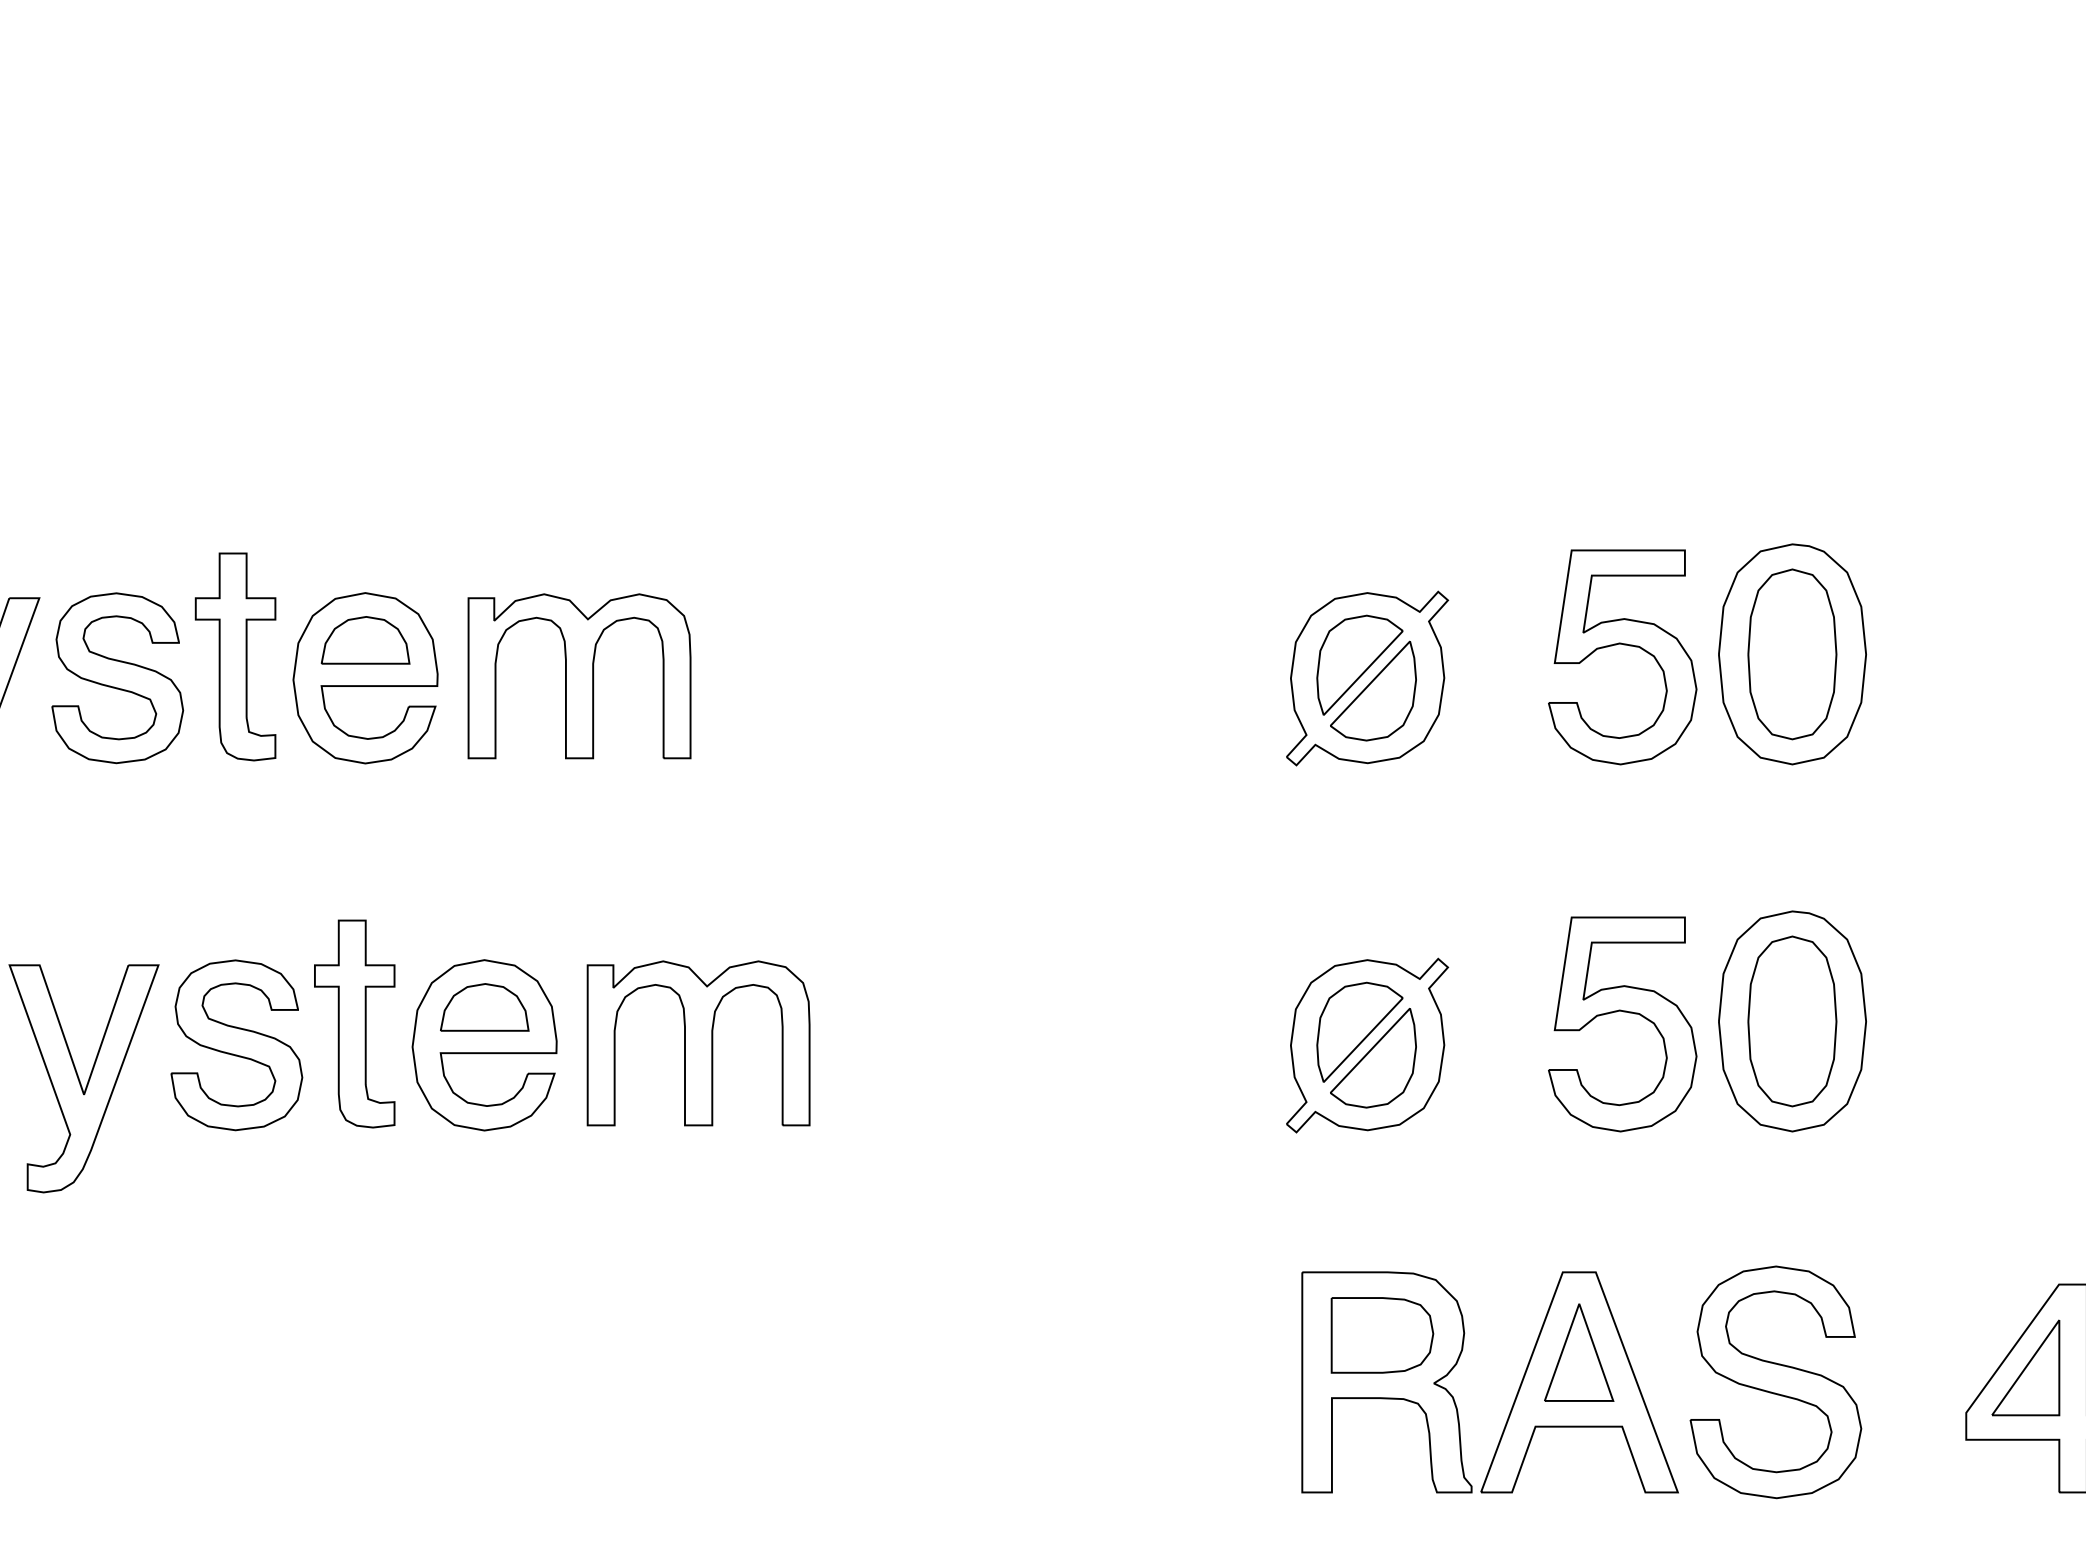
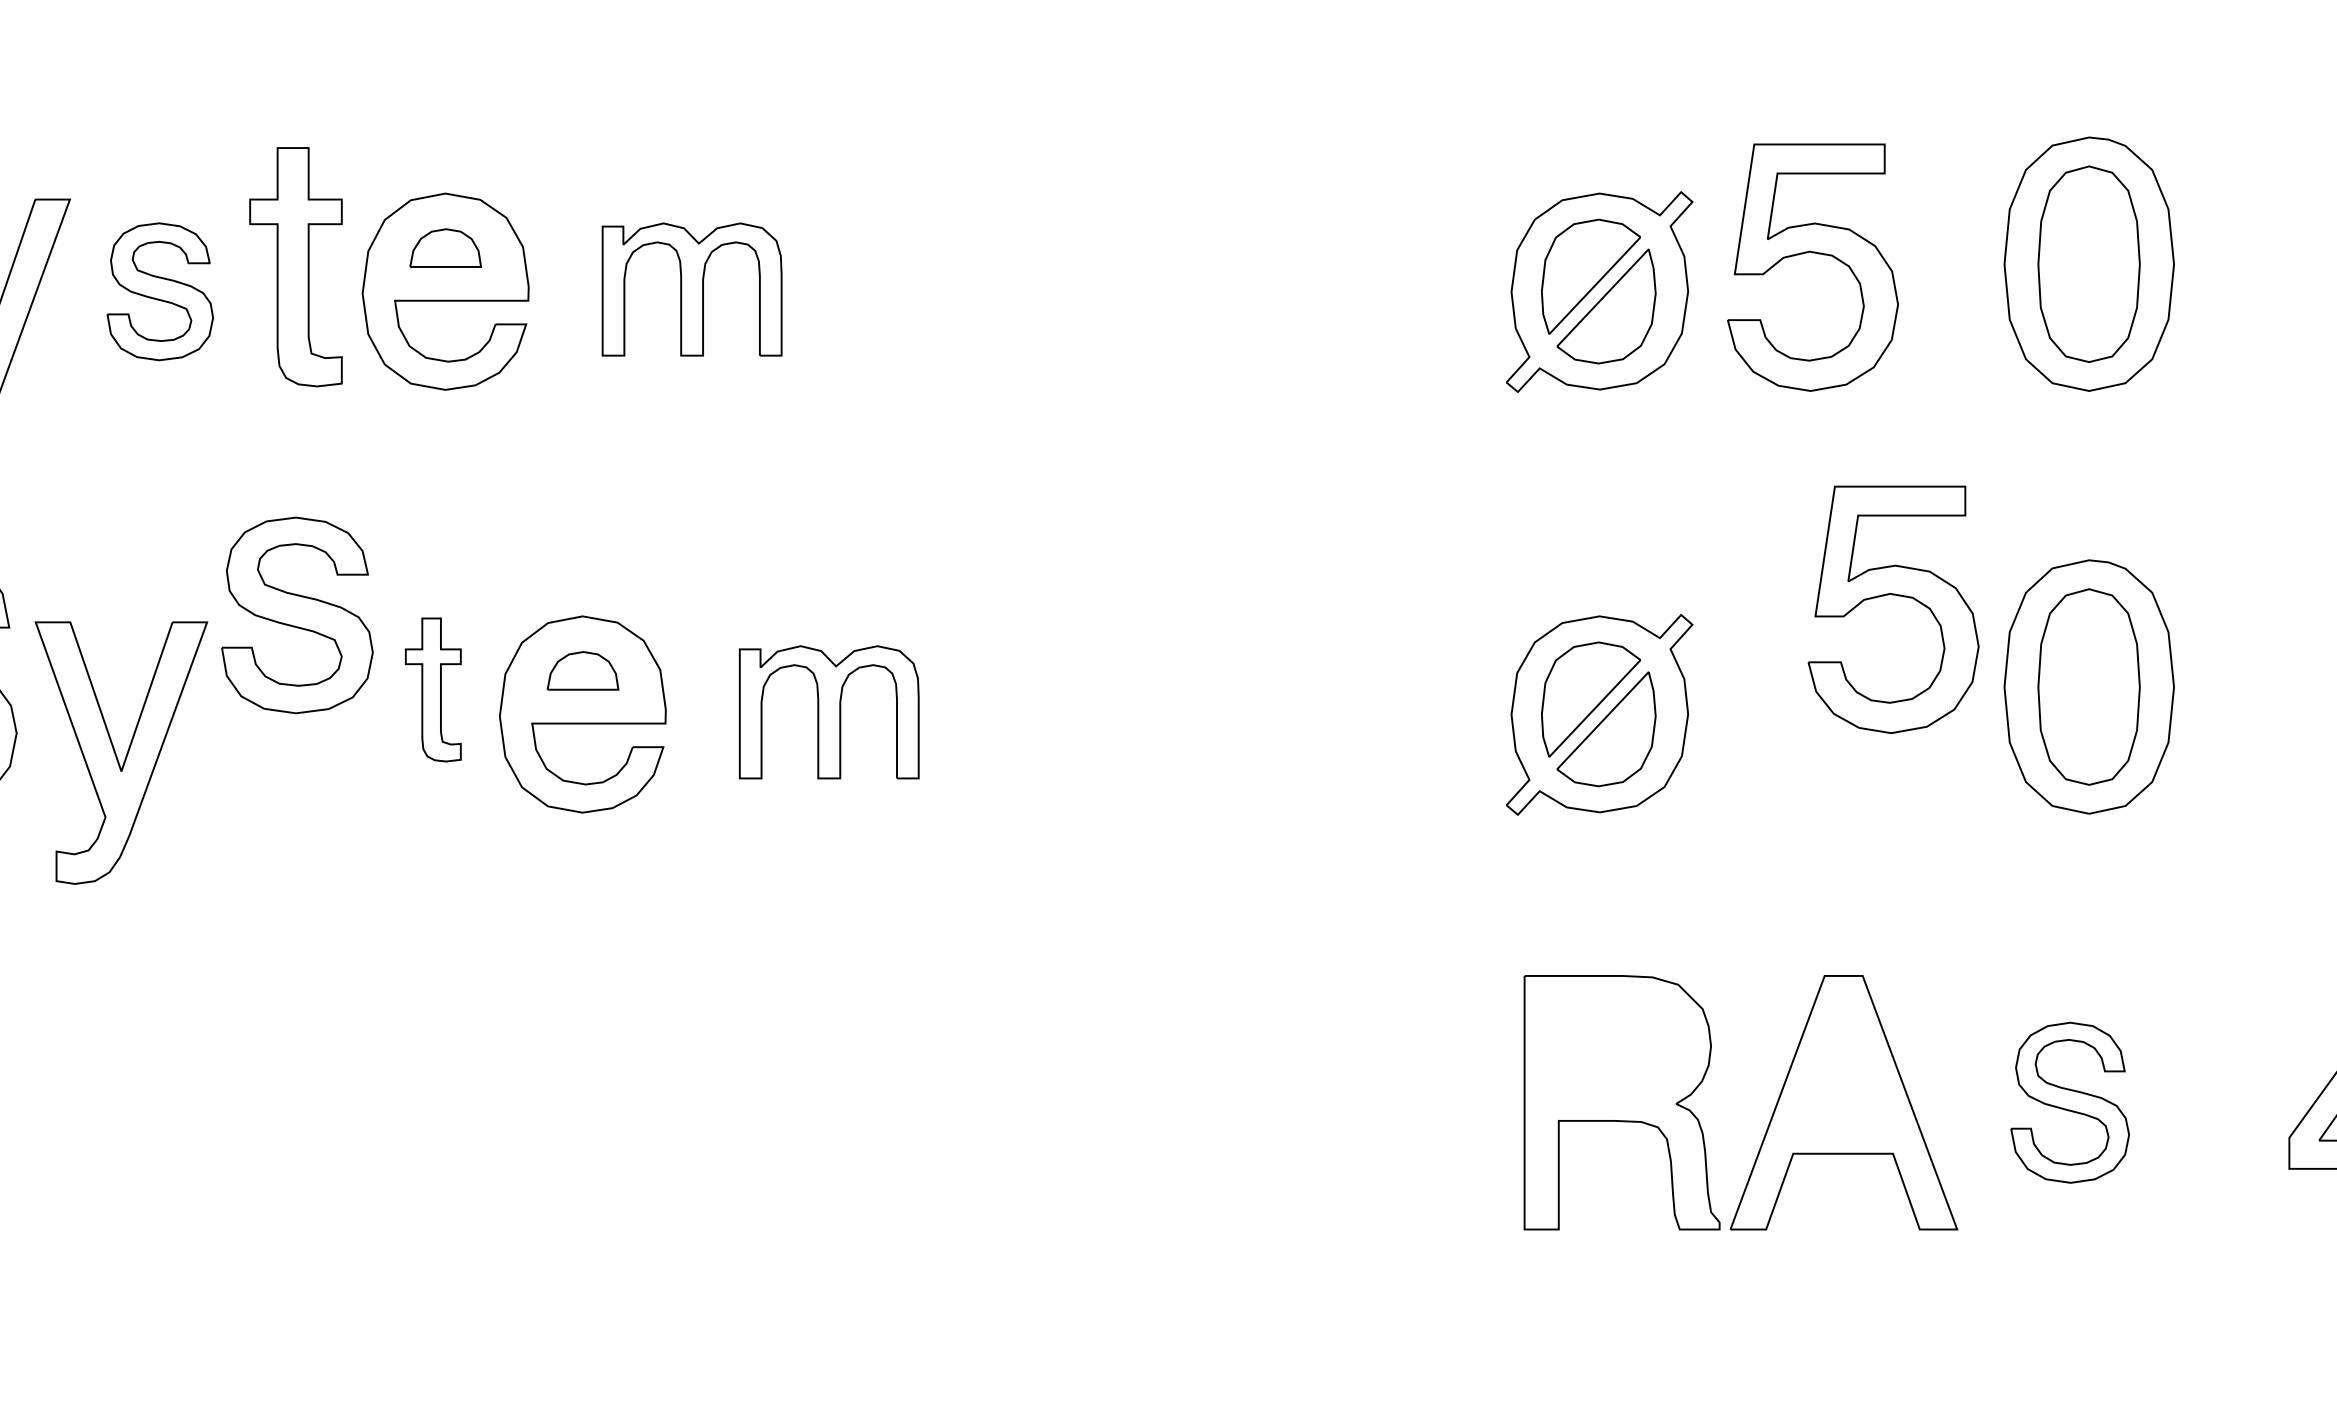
part: (365, 640) -> (445, 248), size x0.7
part: (1623, 645) -> (1813, 253), moved
part: (579, 676) -> (692, 289), size x0.7
part: (117, 678) -> (159, 292), size x0.7
part: (484, 1007) -> (582, 670), size x0.7
part: (1623, 1012) -> (1894, 596), moved
part: (354, 1023) -> (432, 689), size x0.6
part: (698, 1043) -> (829, 712), size x0.7
part: (236, 1045) -> (297, 615), moved
part: (1382, 1335) -> (1616, 1048), removed
part: (1579, 1352) -> (1843, 1068), removed
part: (1775, 1382) -> (2069, 1102), size x0.6

